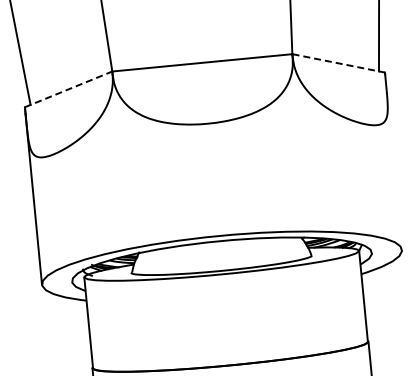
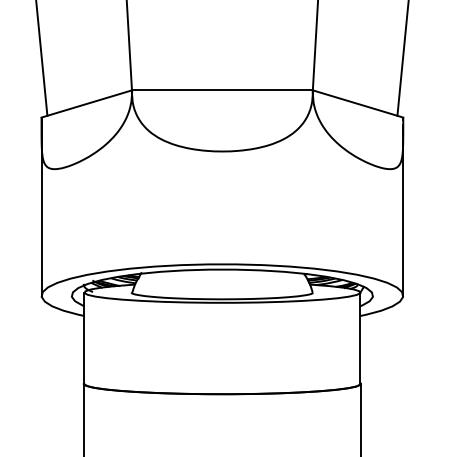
line: (339, 63) -> (358, 104), dashed -> solid
line: (69, 88) -> (87, 103), dashed -> solid
line: (394, 164) -> (403, 209), added

